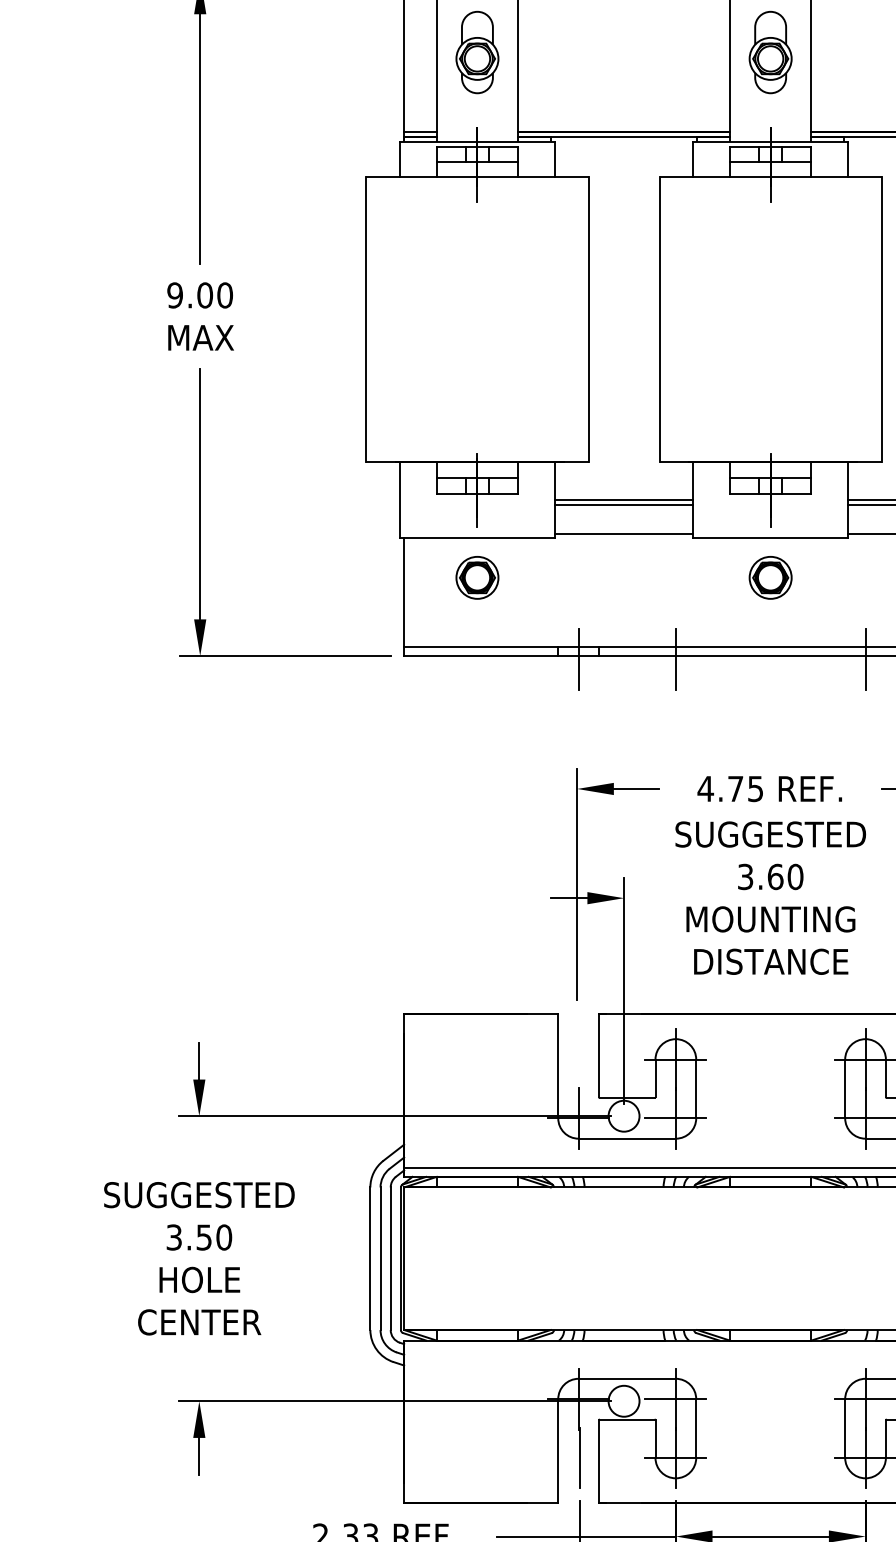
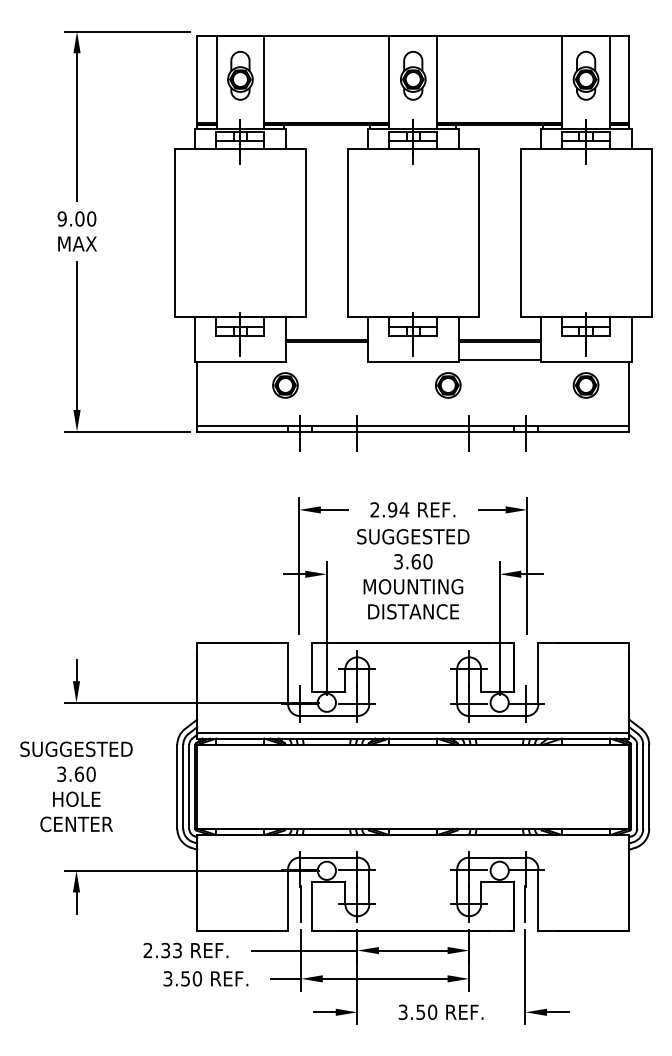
line: (623, 533) -> (326, 359), removed
part: (477, 577) -> (285, 385), moved
part: (771, 577) -> (448, 385), moved
text: (730, 788) -> (389, 509), 4.75 -> 2.94
text: (204, 1236) -> (79, 773), 3.50 -> 3.60

